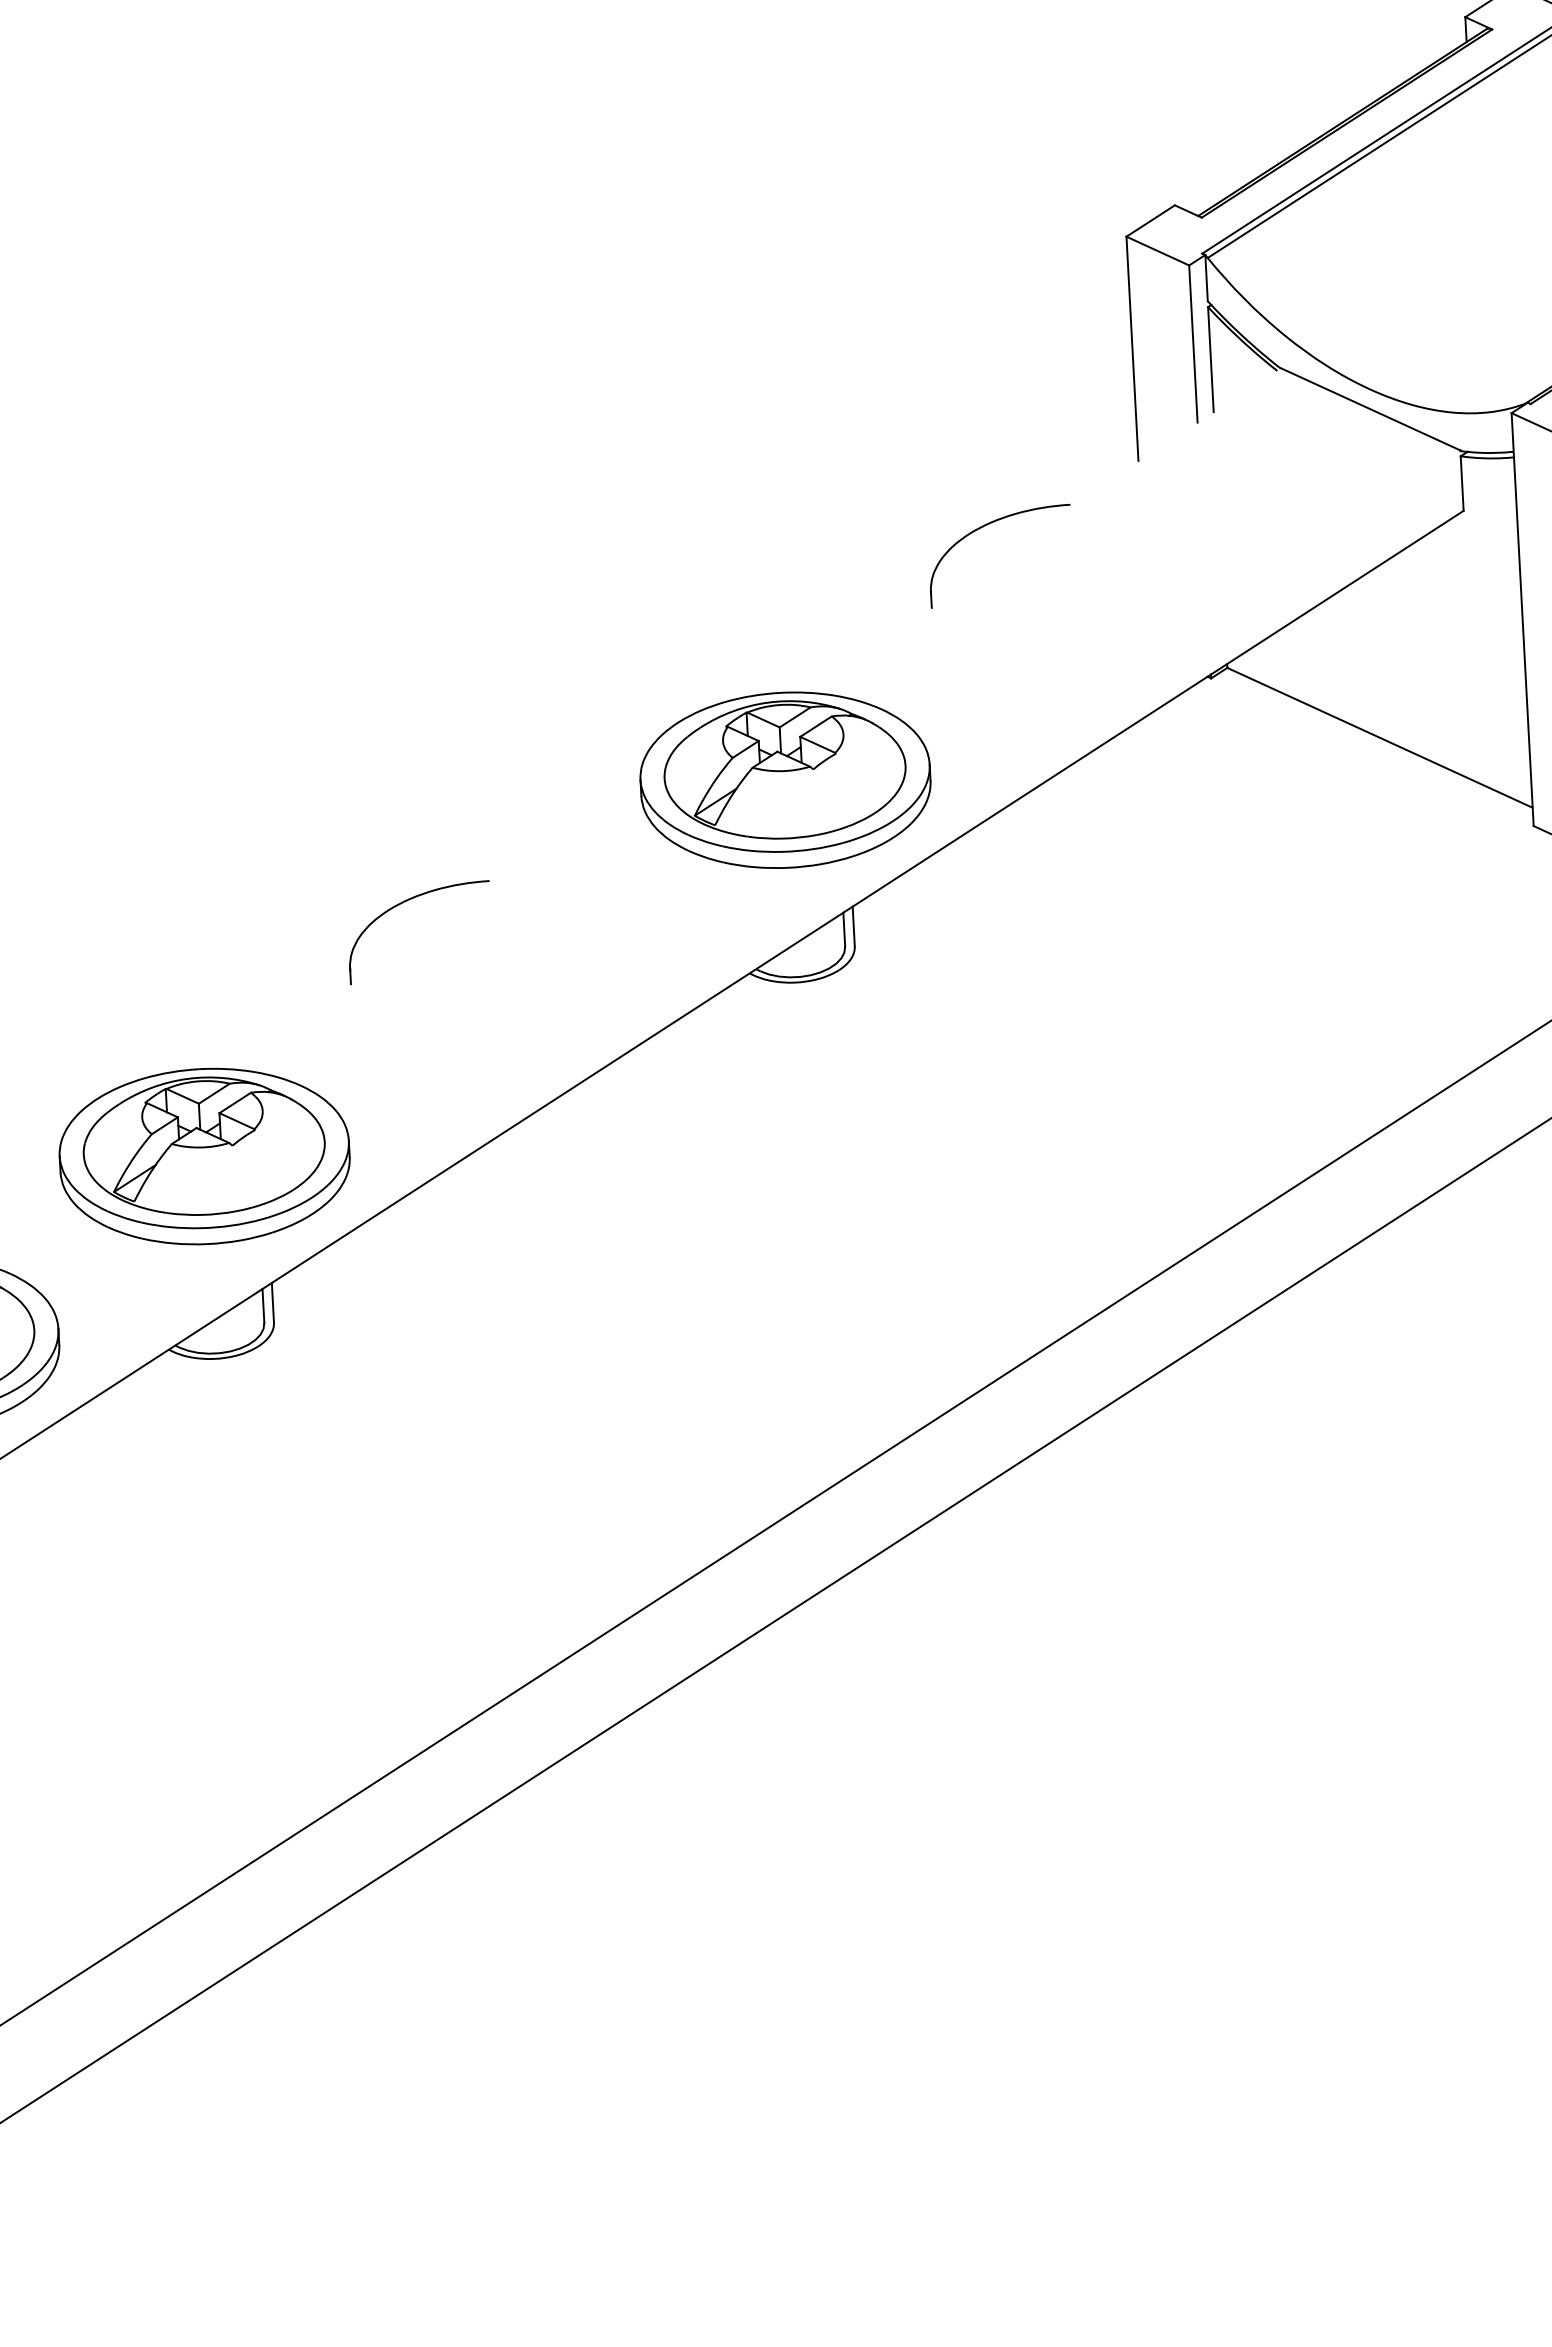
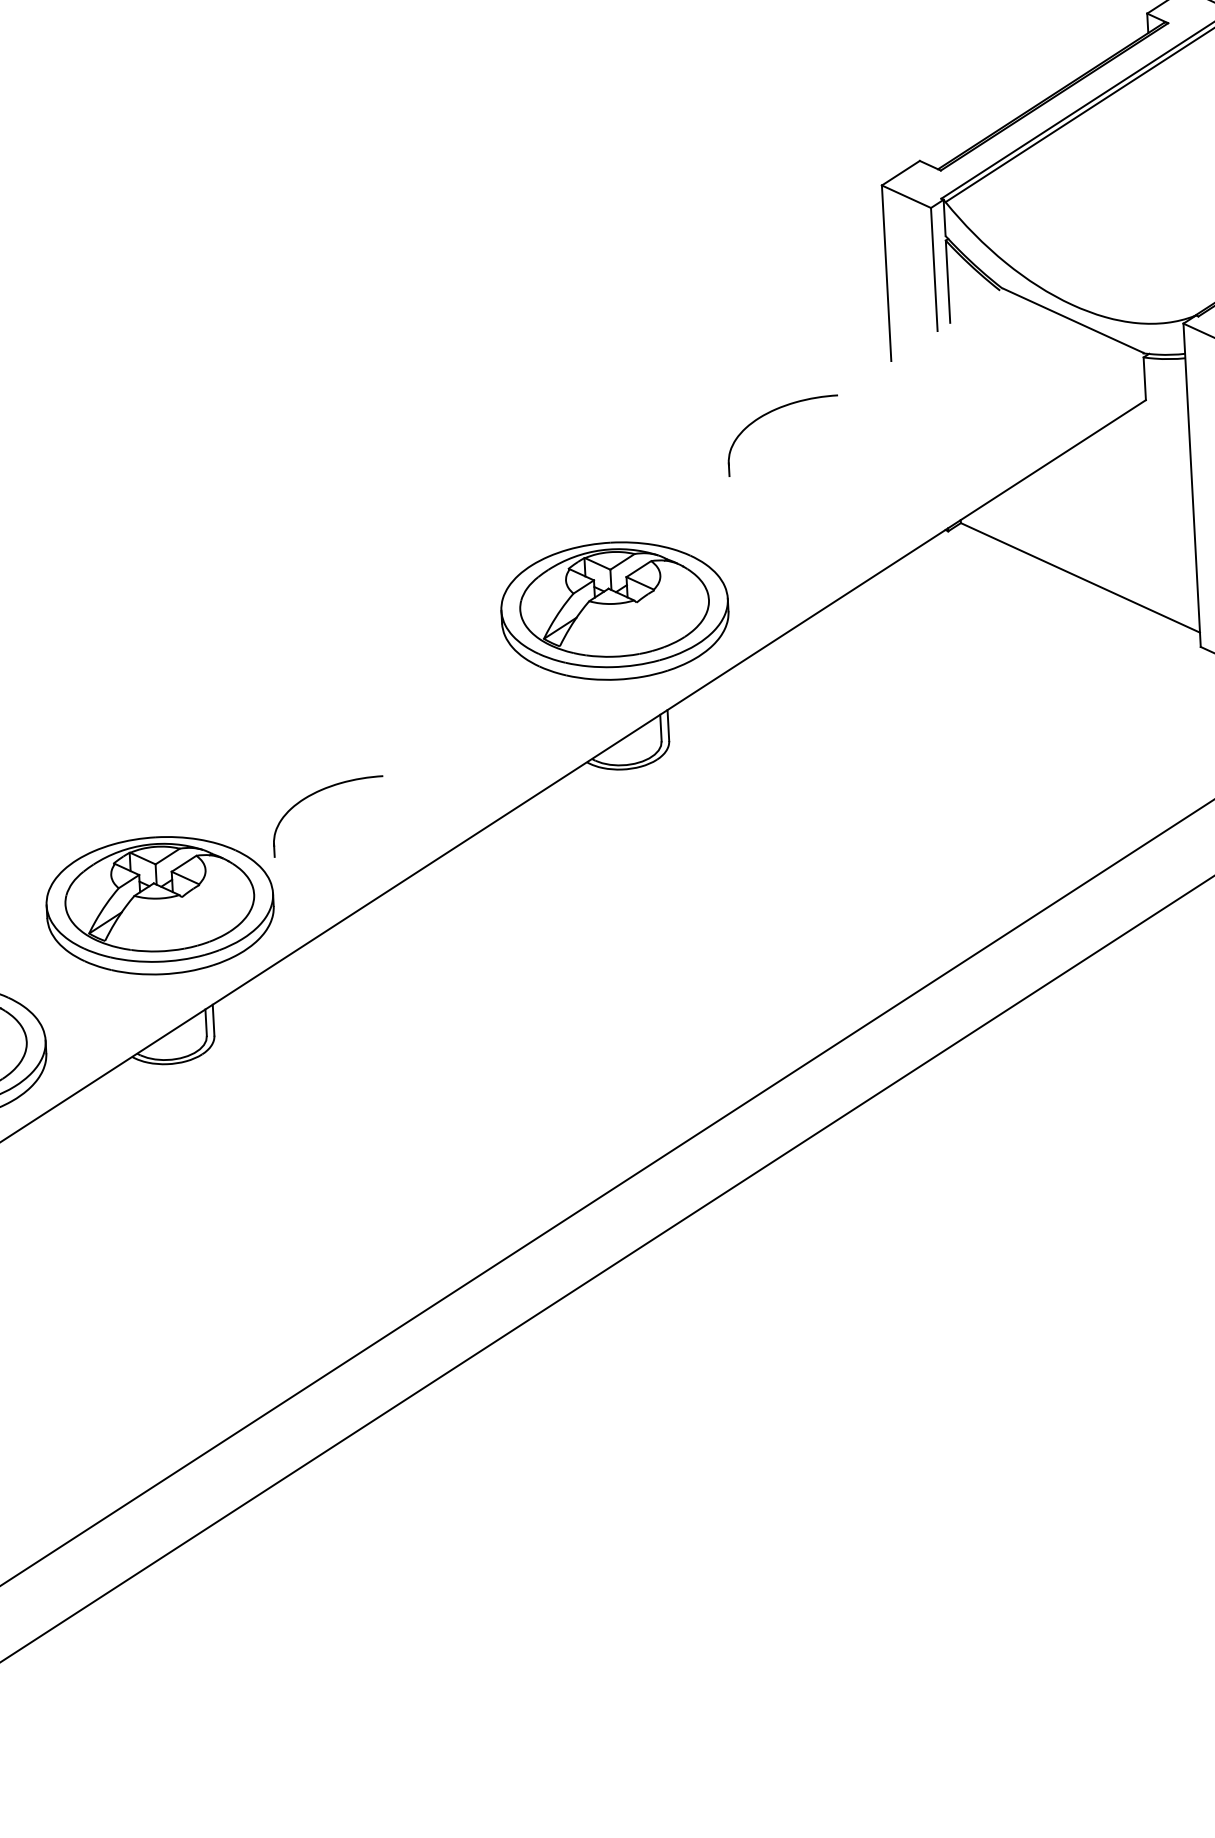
part: (405, 902) -> (317, 792), moved

